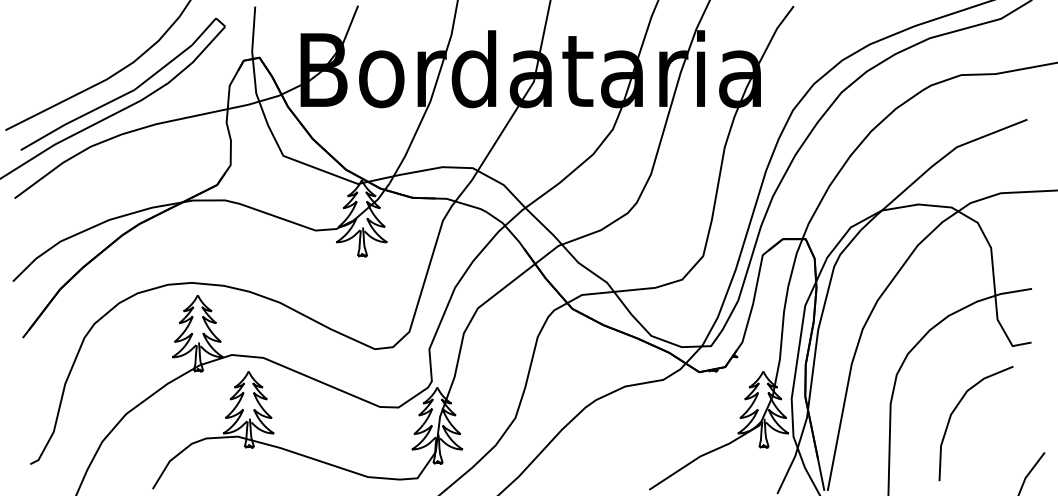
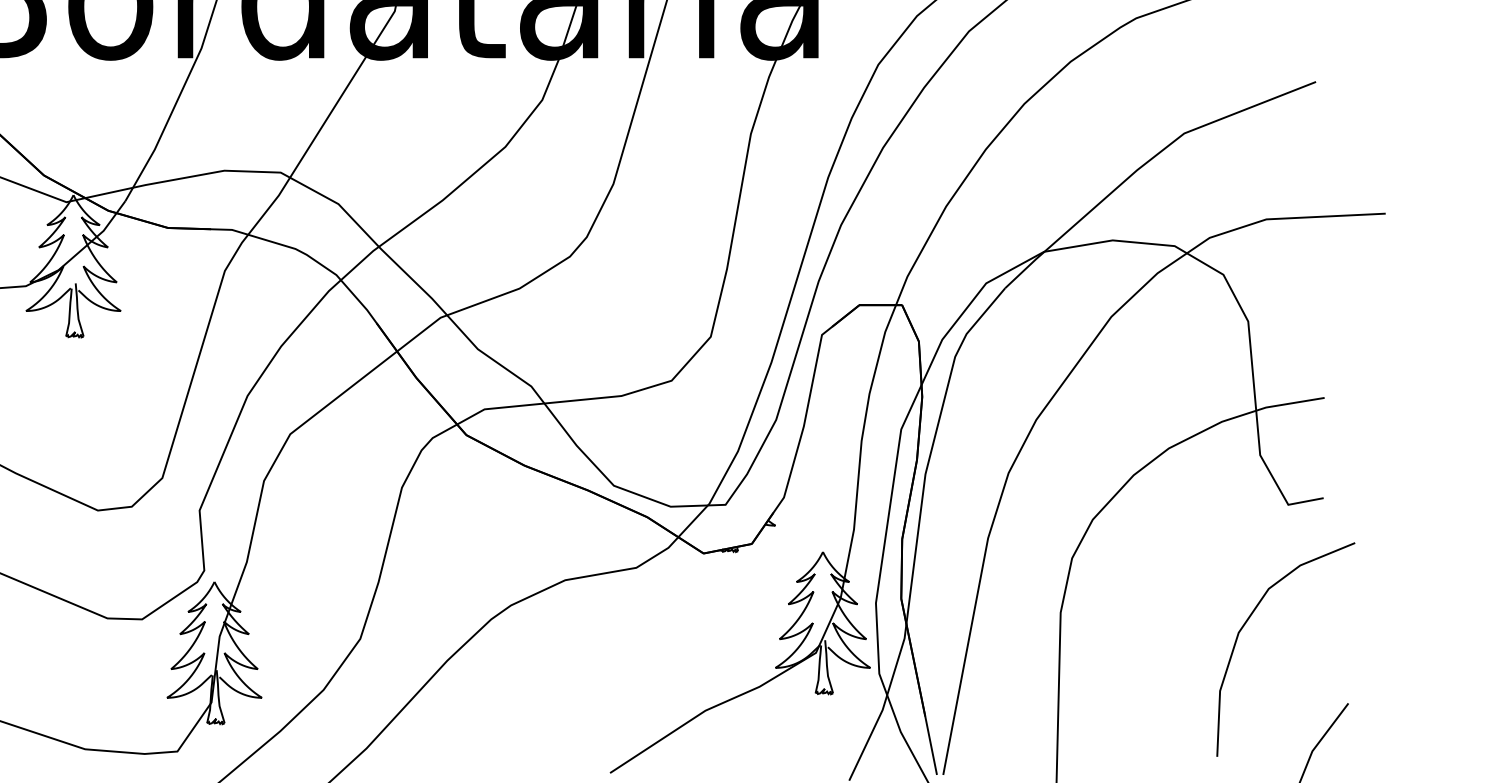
curve: (957, 407) -> (1250, 619), moved

